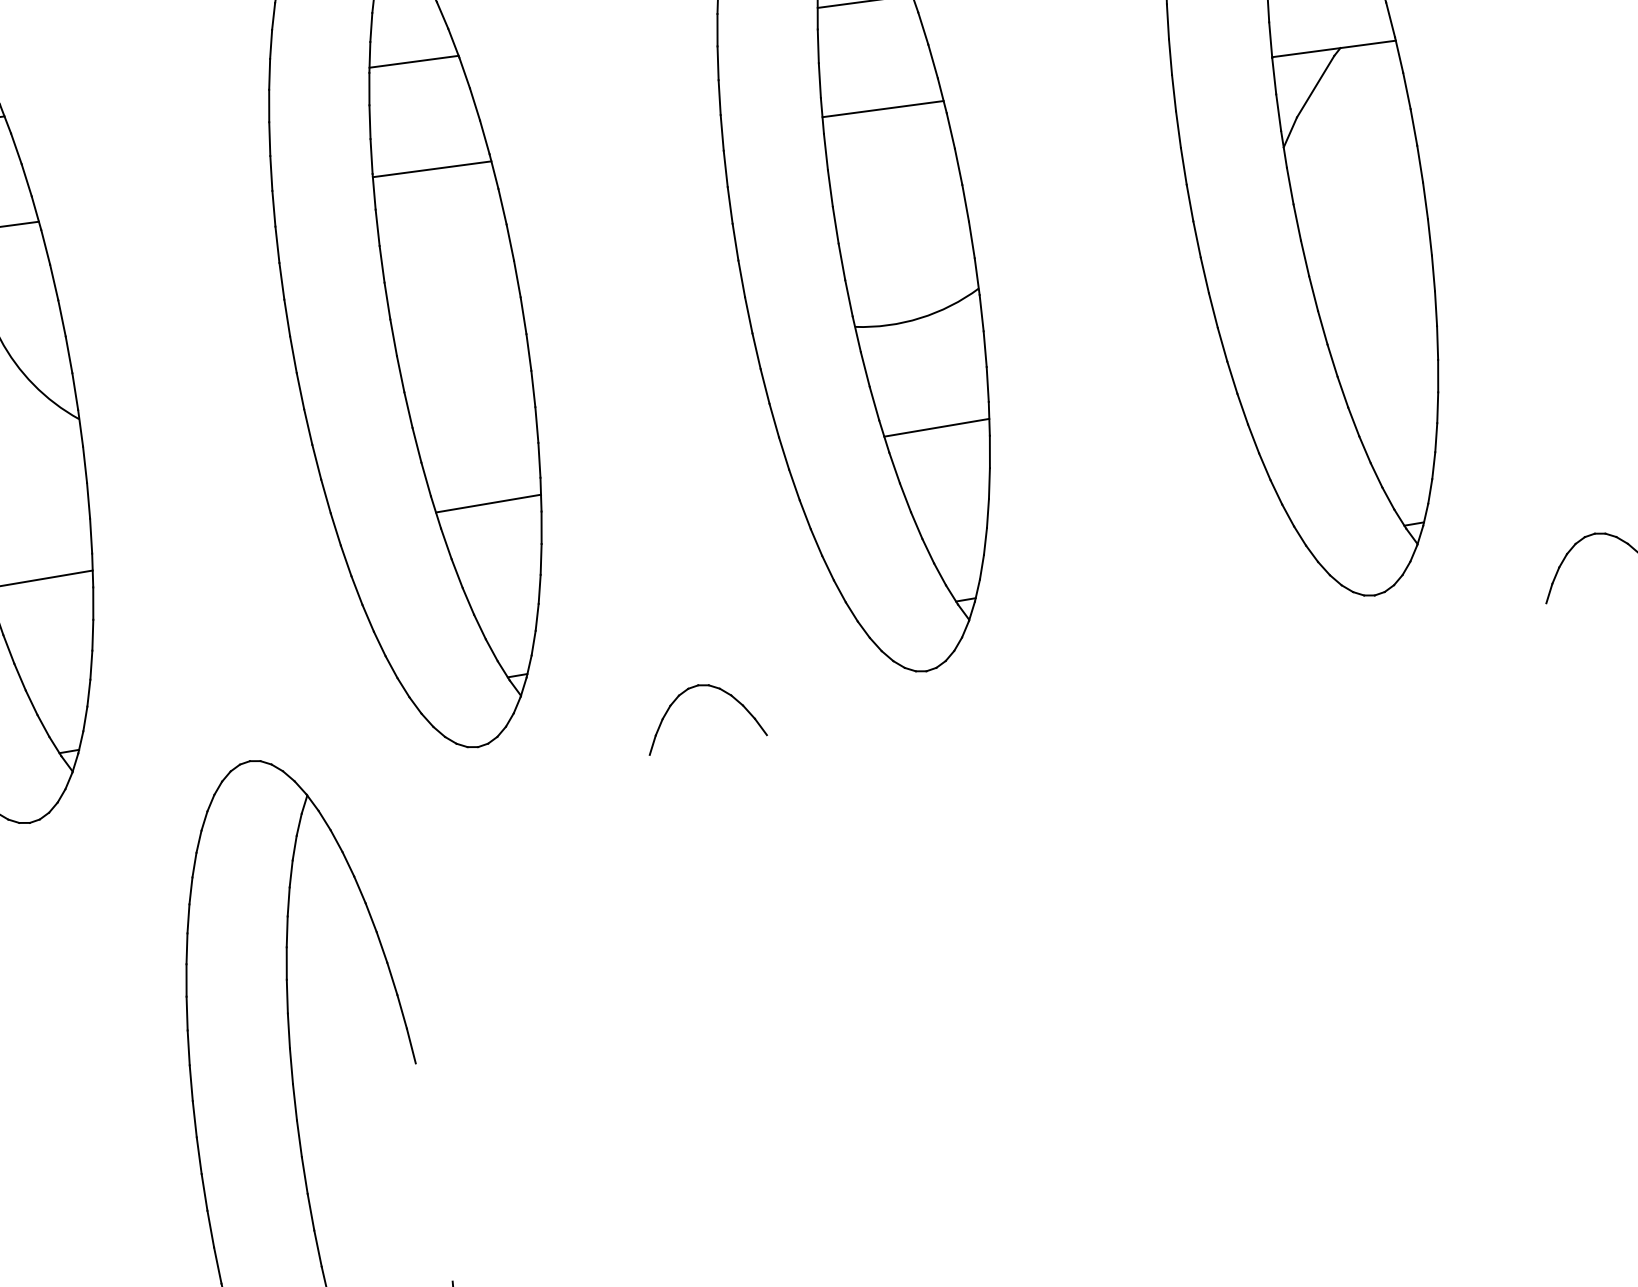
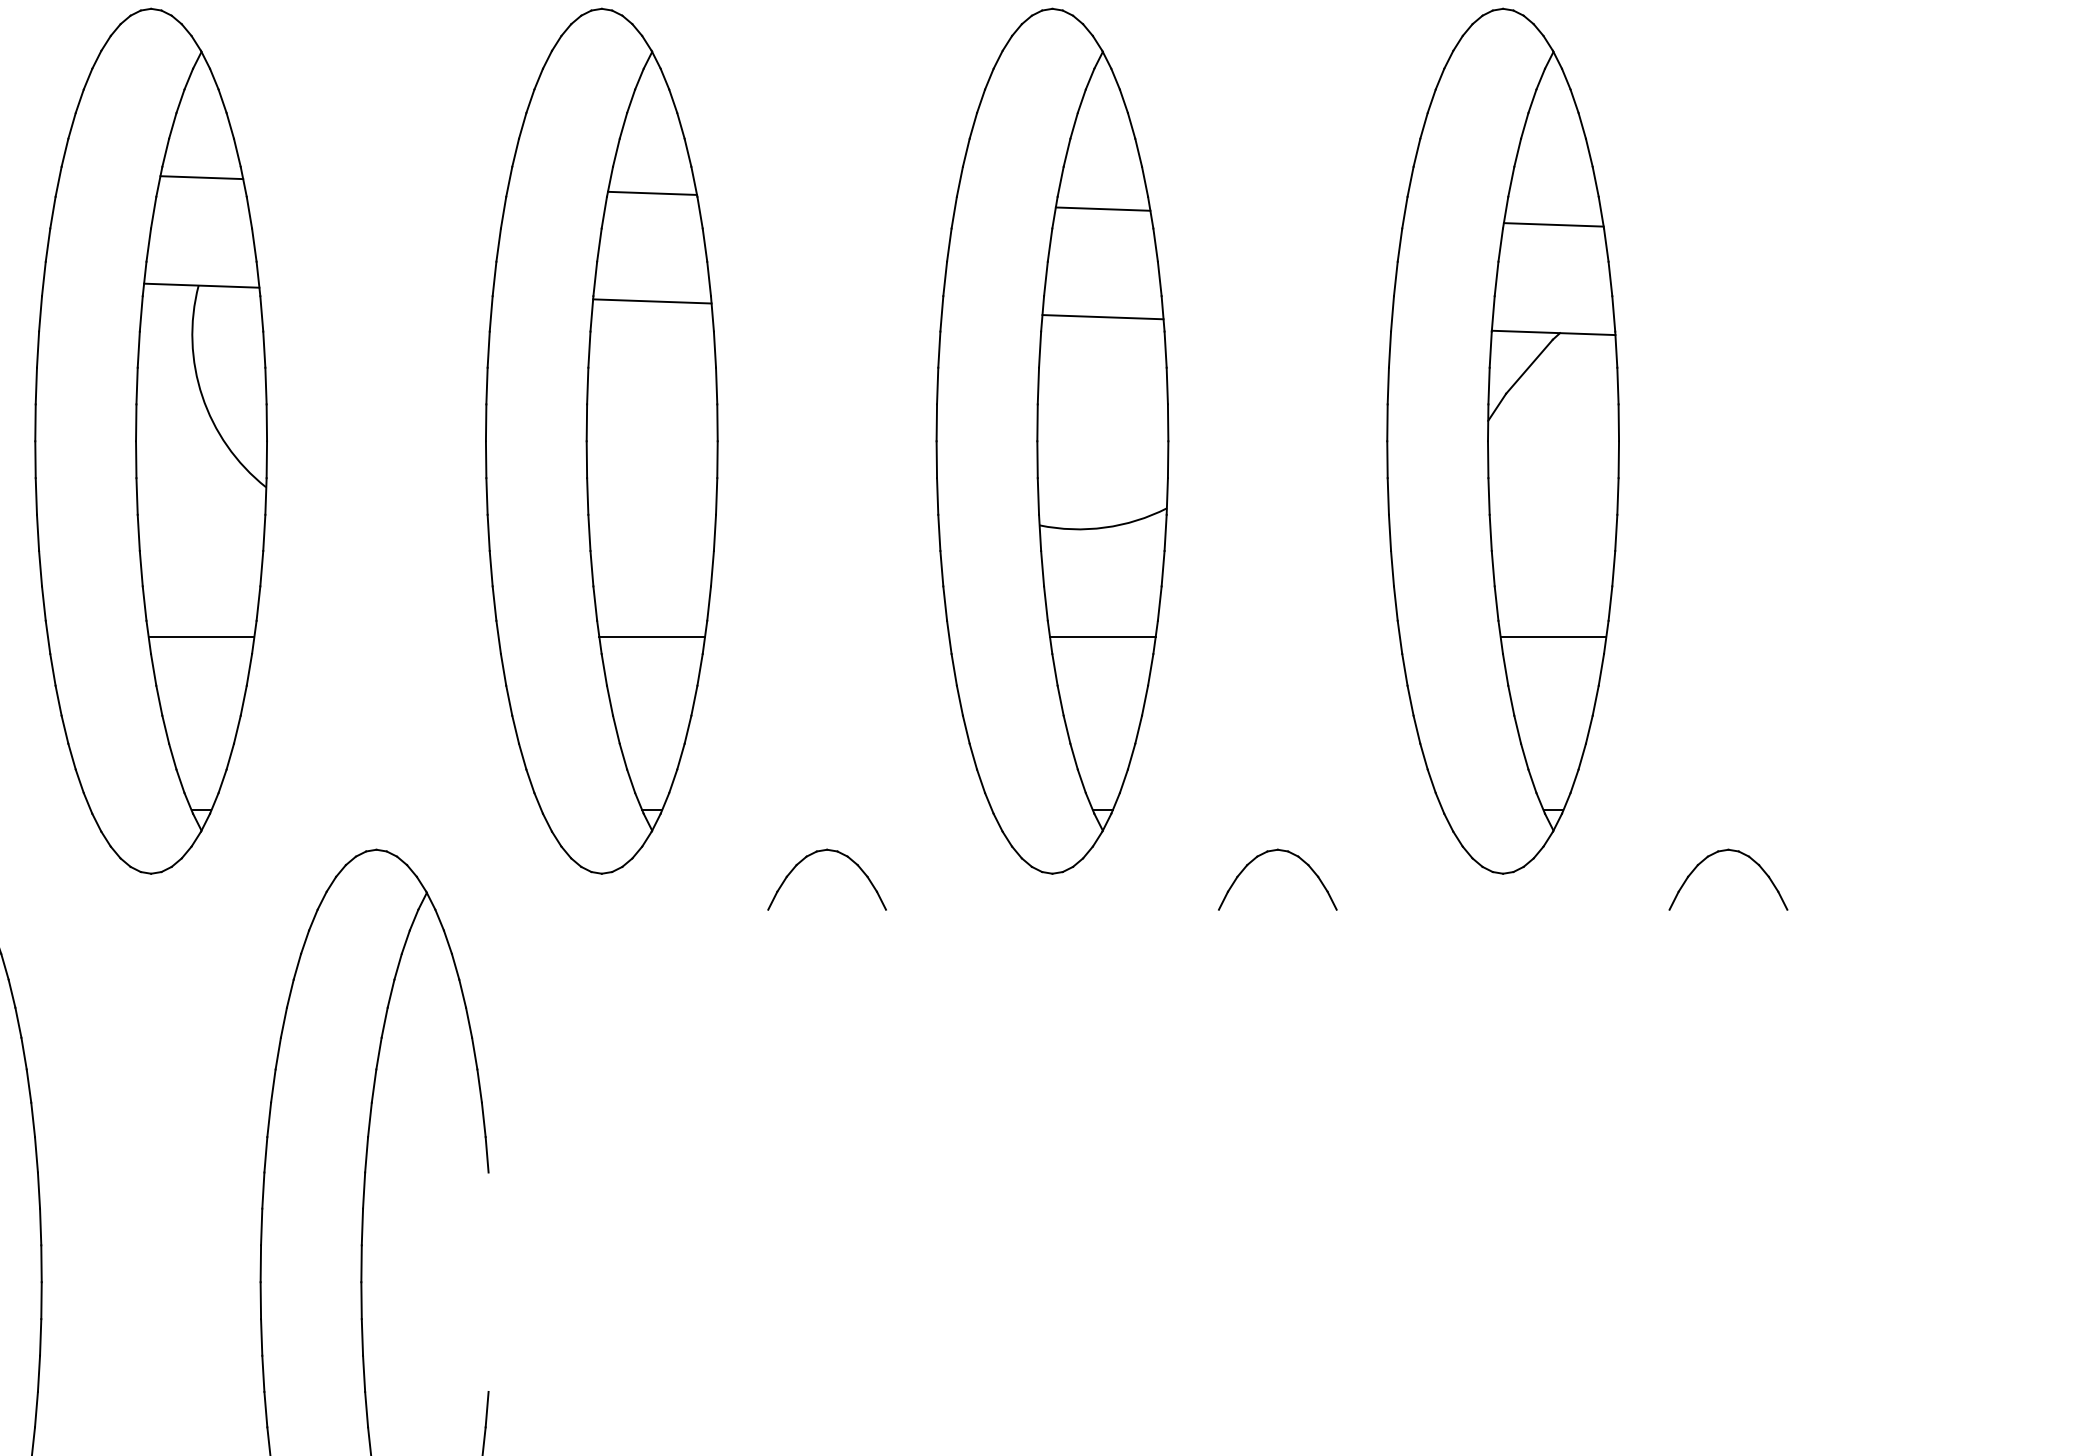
line: (1385, 351) -> (1553, 637), added
part: (1144, 611) -> (1275, 851), added

